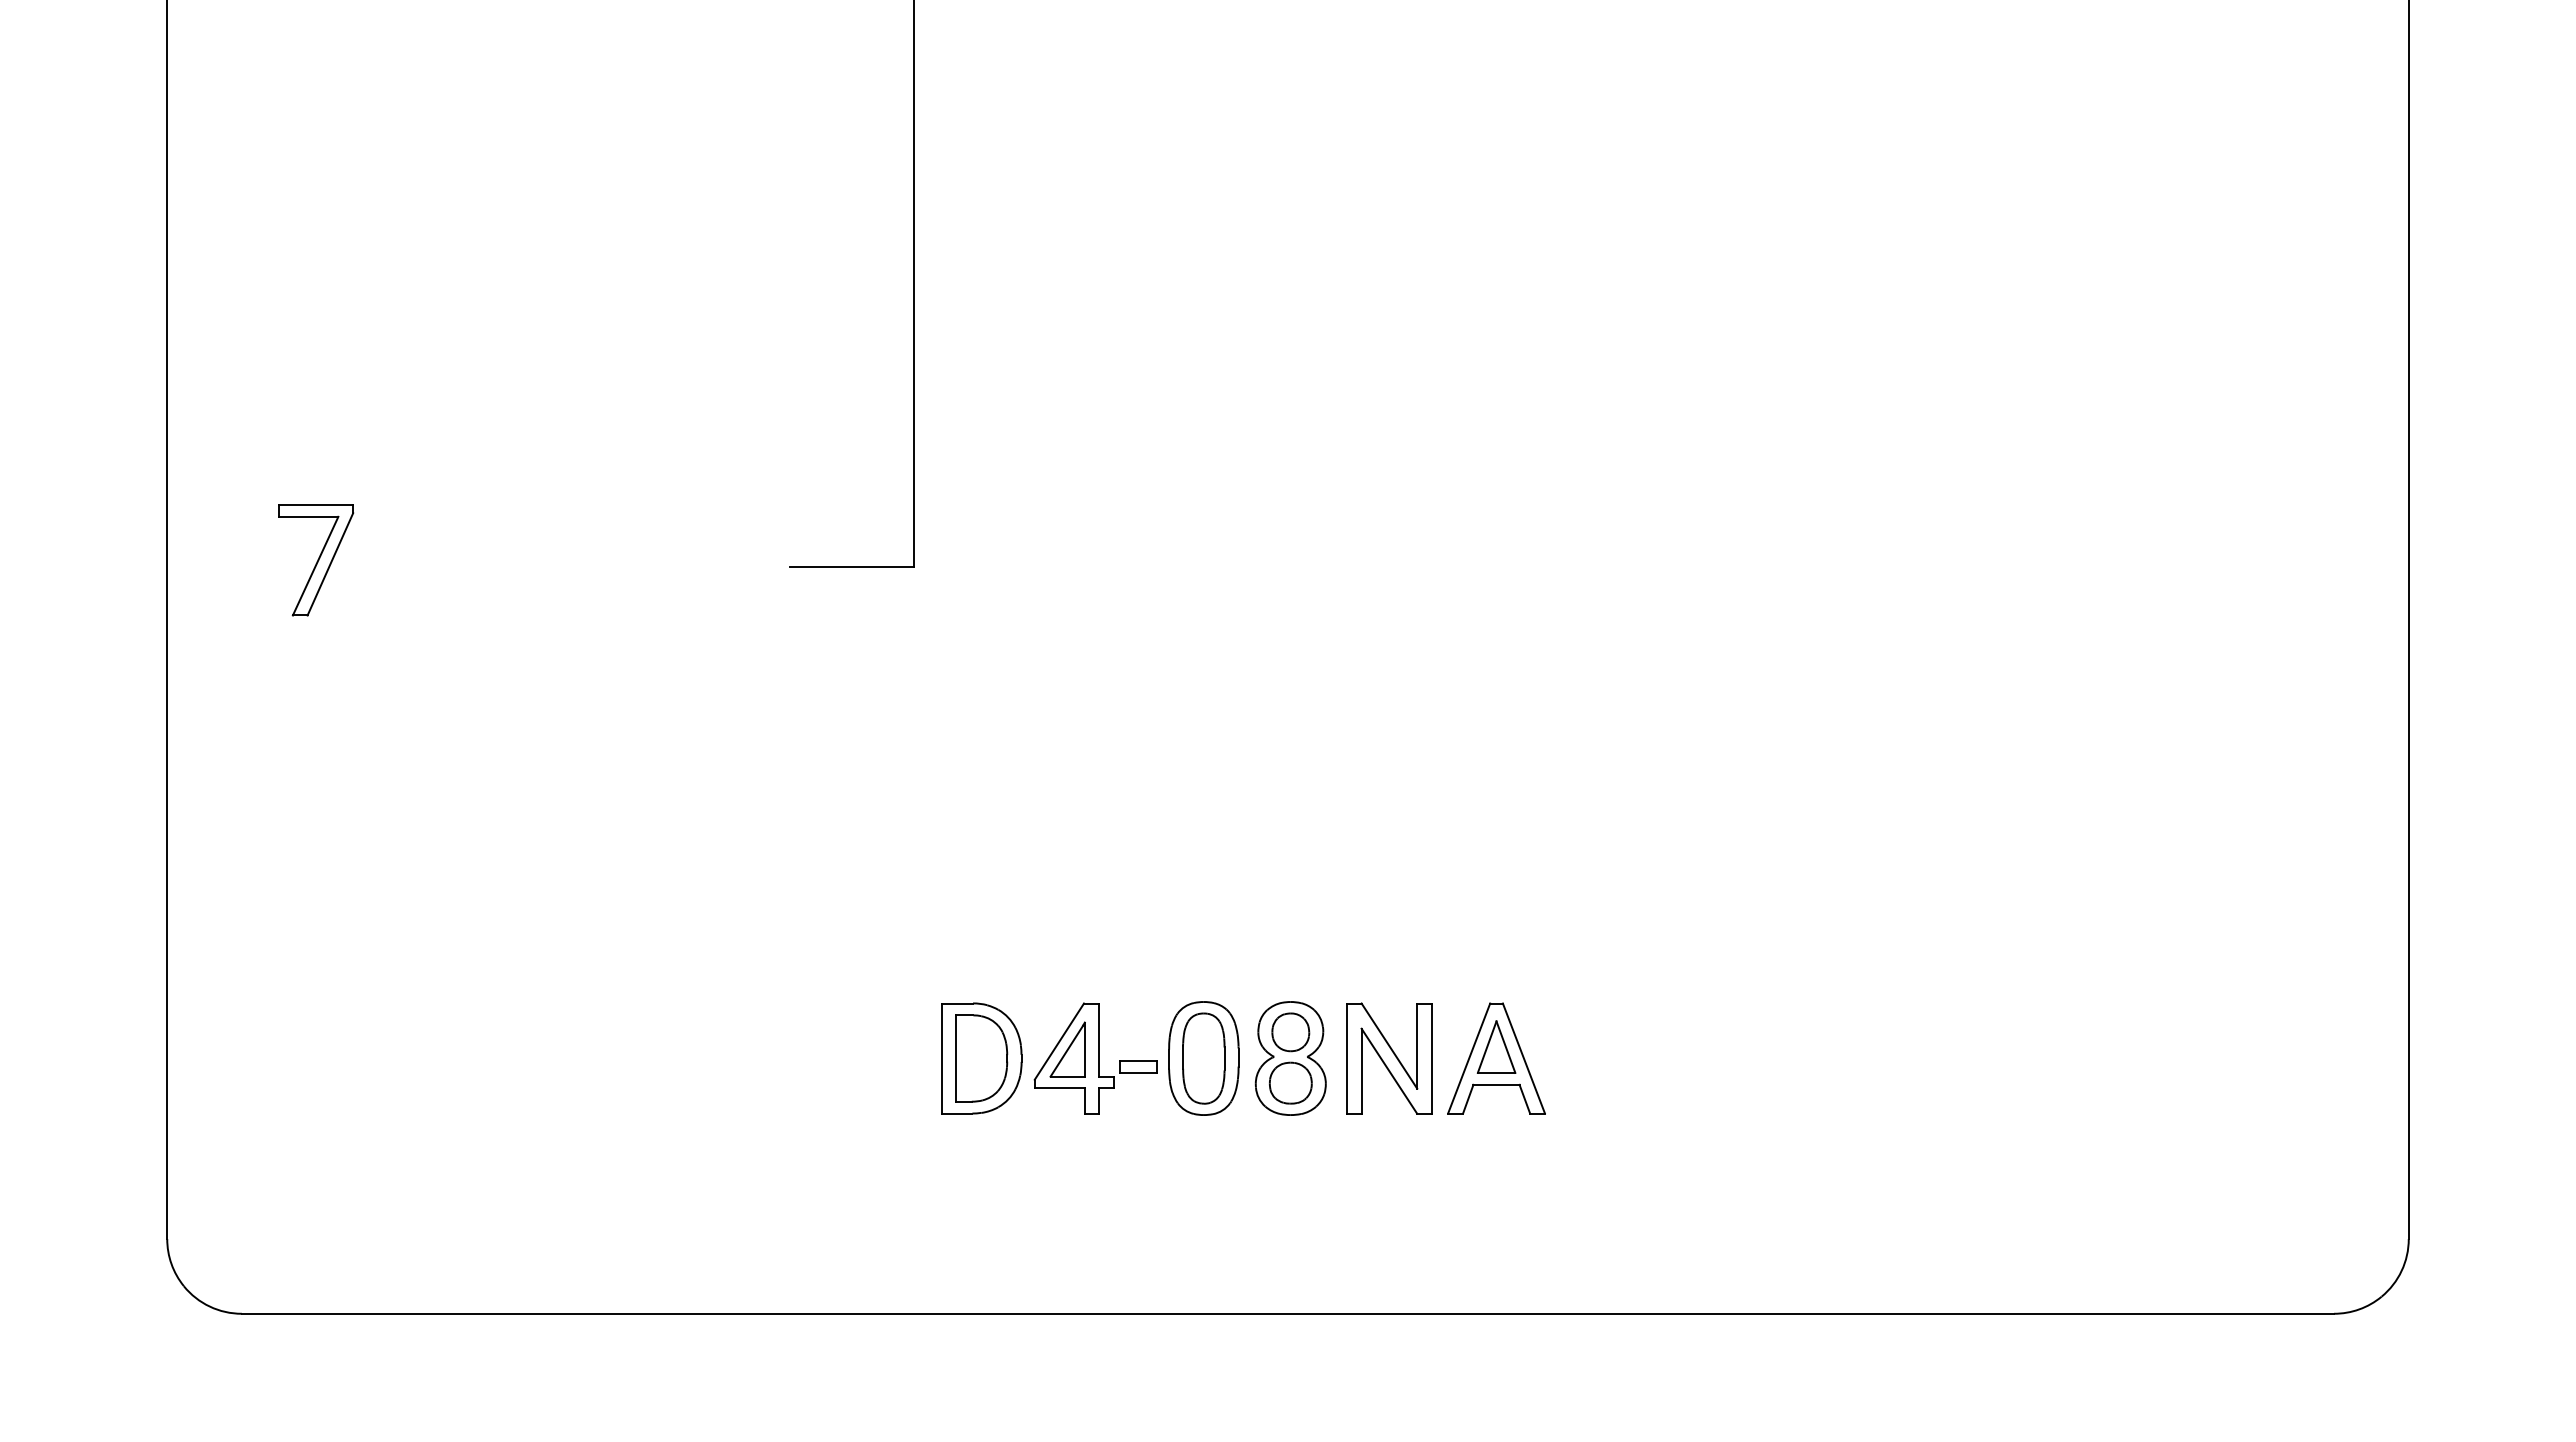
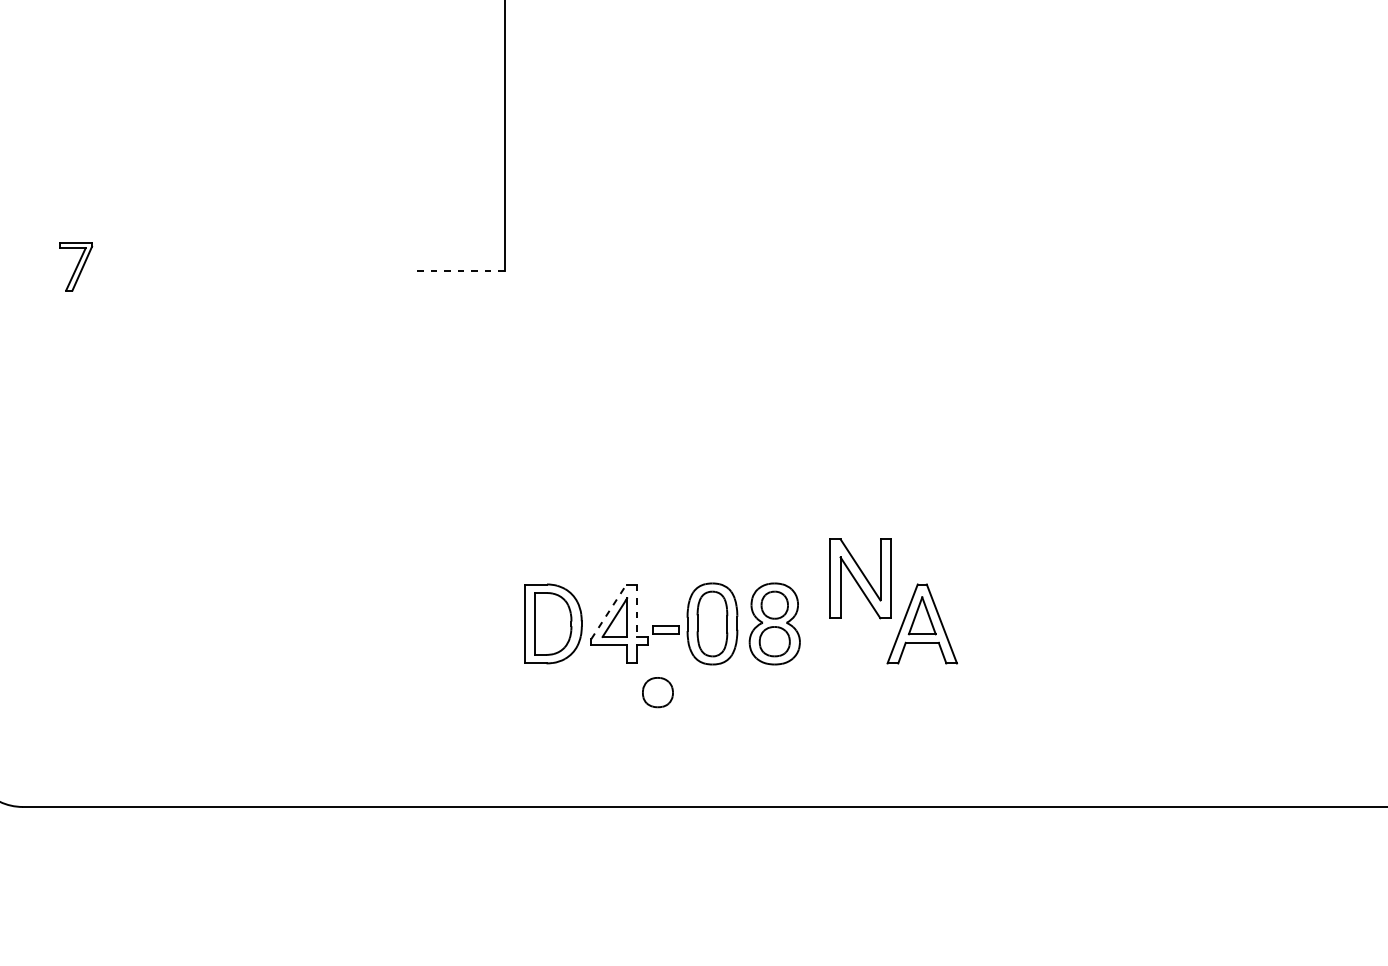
part: (316, 560) -> (76, 266), size x0.6
line: (851, 566) -> (459, 271), solid -> dashed
line: (1098, 1040) -> (636, 611), solid -> dashed
line: (1059, 1041) -> (608, 611), solid -> dashed
part: (1389, 1058) -> (860, 578), moved
part: (1127, 1153) -> (657, 692), added

